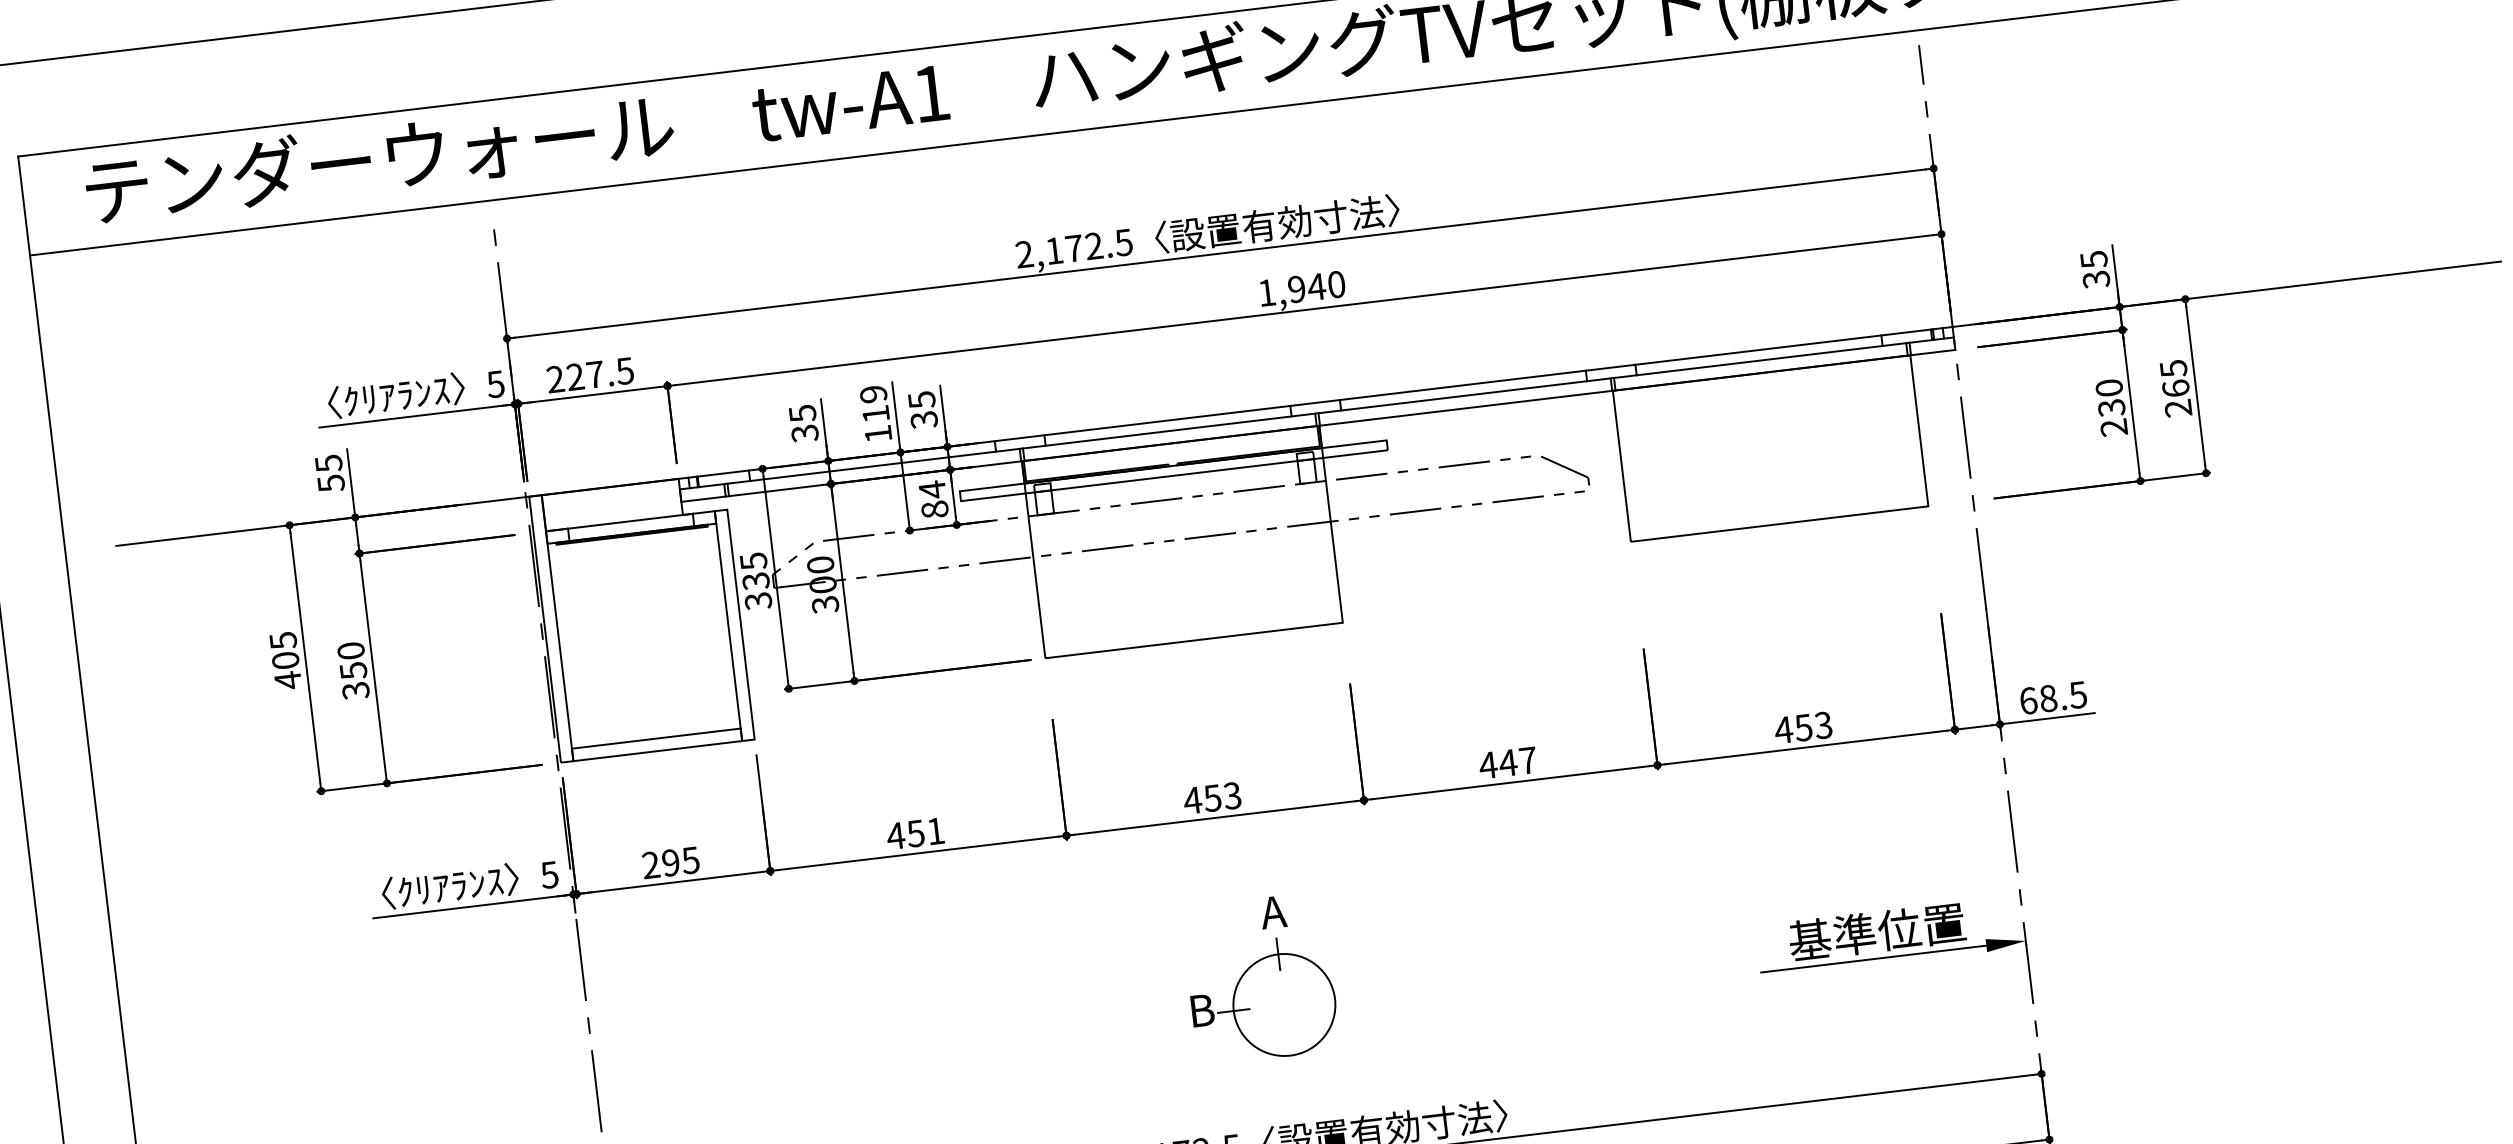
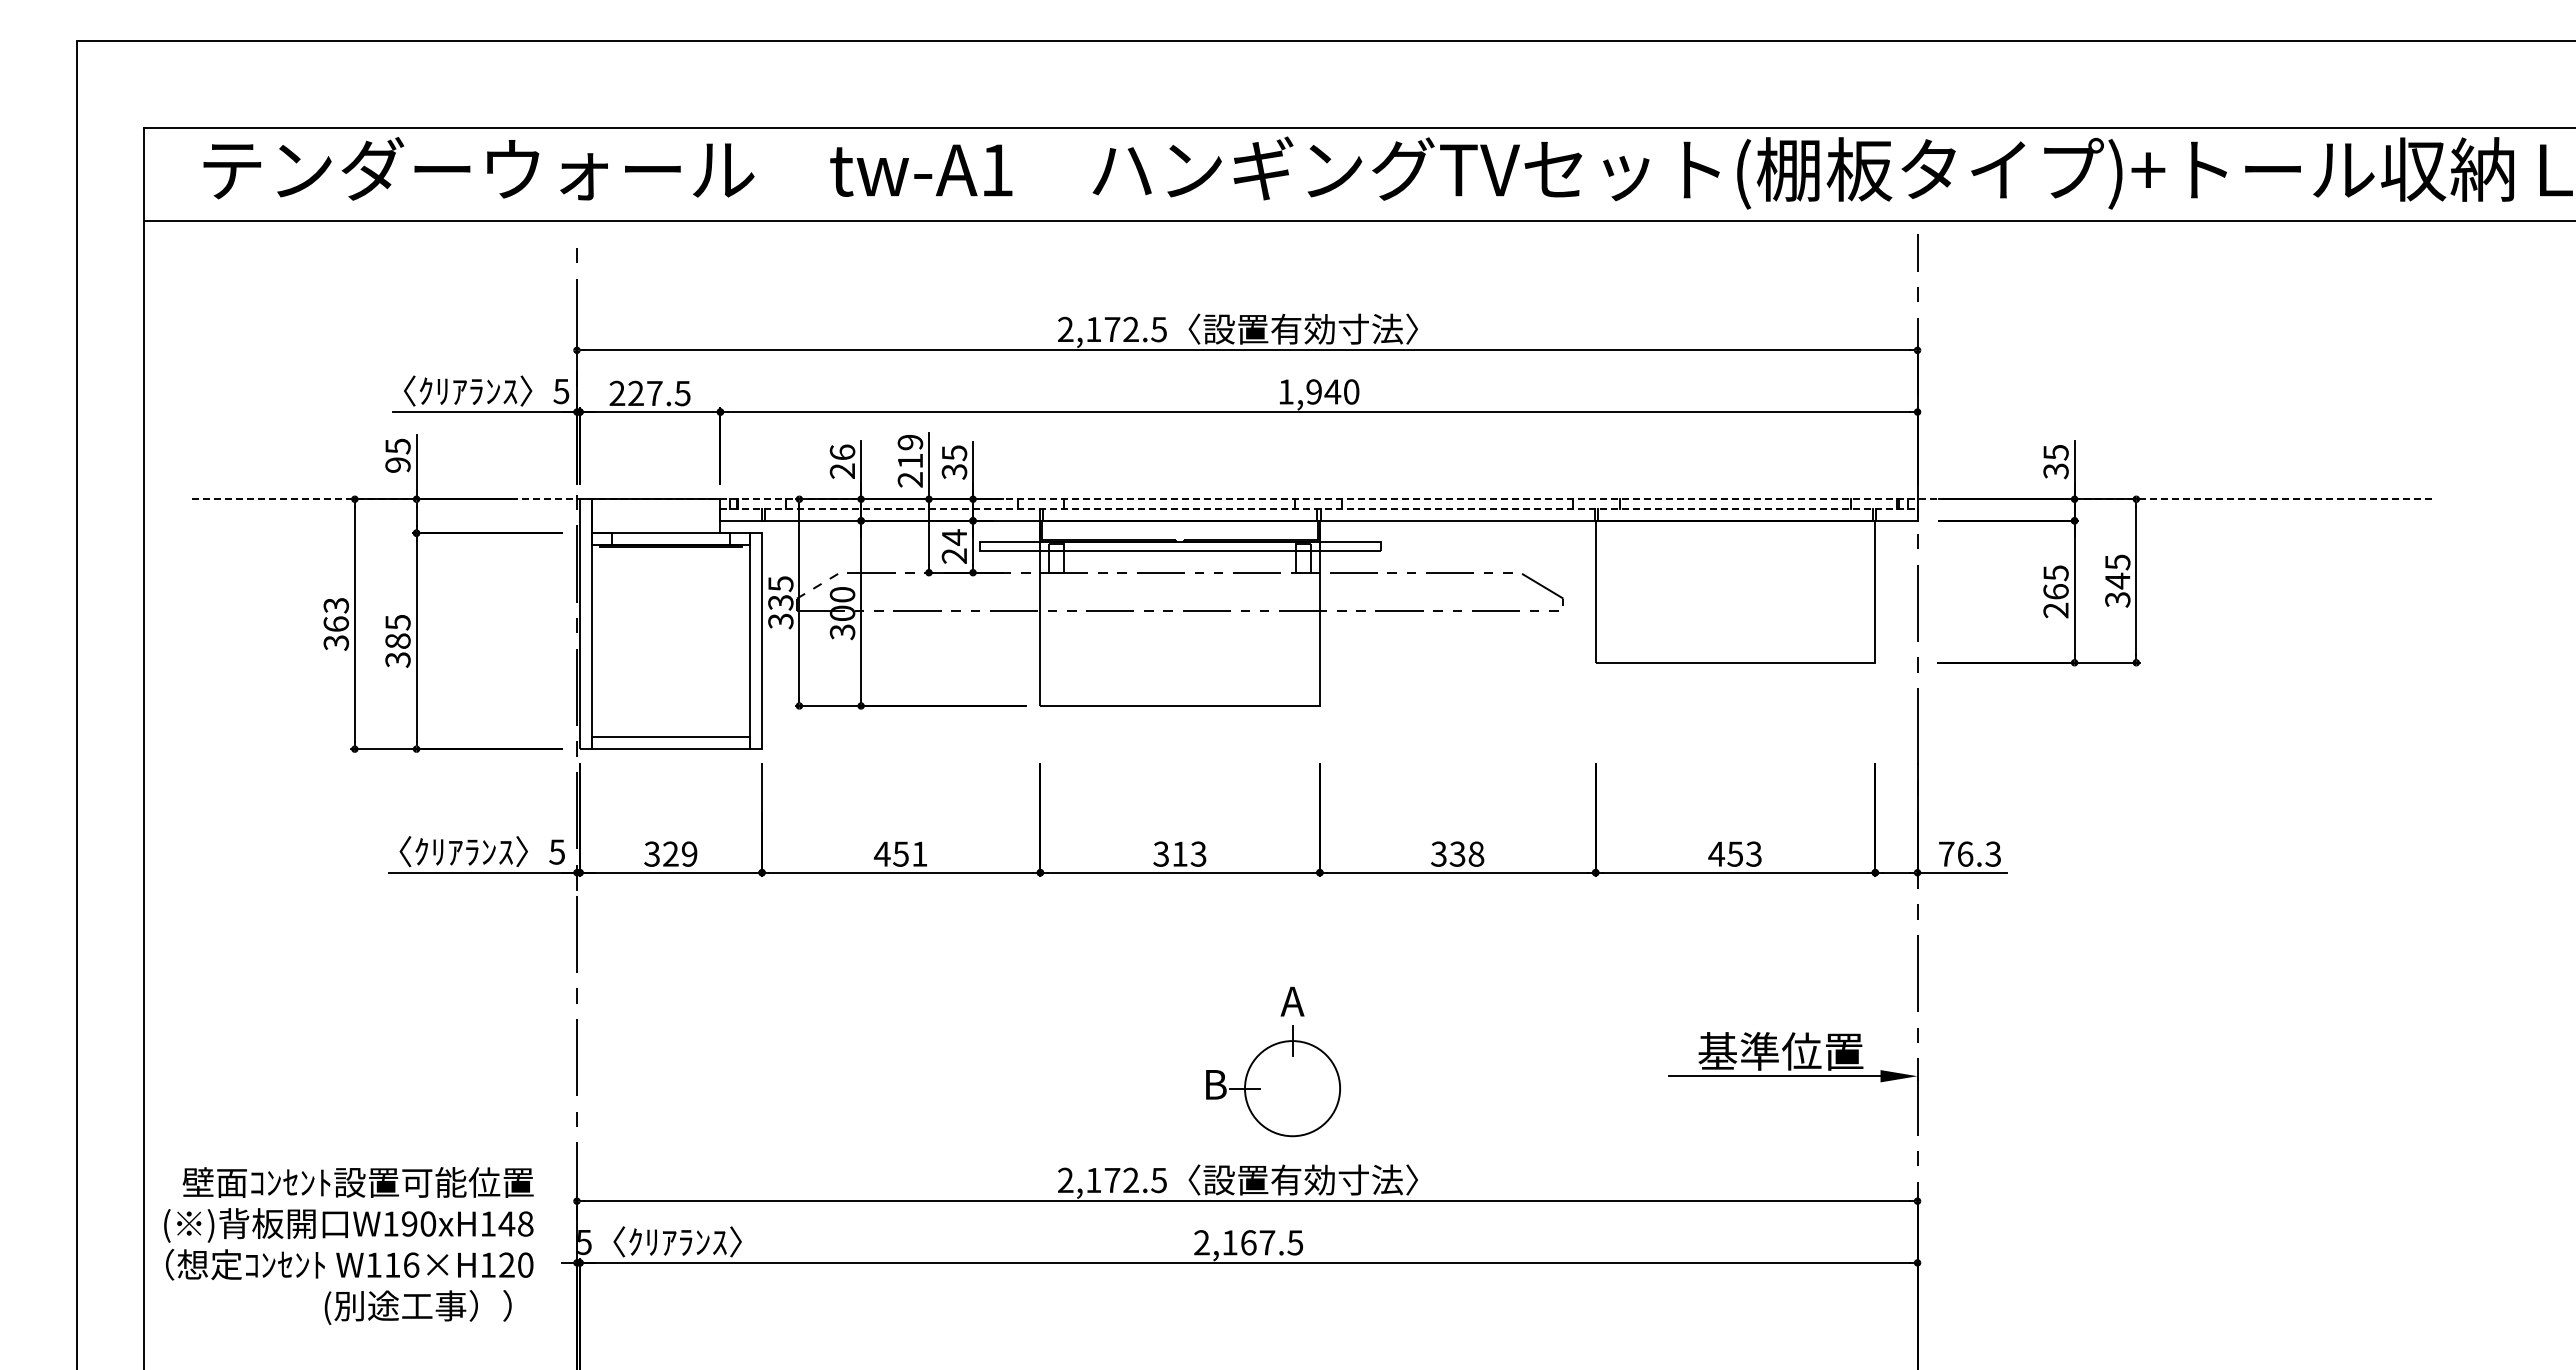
text: (2176, 397) -> (2117, 589), 265 -> 345
text: (2109, 398) -> (2055, 582), 230 -> 265
line: (1308, 403) -> (1312, 499), solid -> dashed
line: (1317, 413) -> (1319, 509), solid -> dashed
text: (803, 423) -> (842, 461), 35 -> 26
text: (877, 433) -> (909, 479), 119 -> 219
text: (330, 483) -> (397, 465), 55 -> 95
text: (934, 509) -> (954, 555), 84 -> 24
text: (285, 660) -> (336, 624), 405 -> 363
text: (351, 660) -> (397, 631), 350 -> 385
text: (2052, 697) -> (1969, 853), 68.5 -> 76.3
text: (1507, 762) -> (1457, 853), 447 -> 338
text: (1201, 798) -> (1169, 853), 453 -> 313
text: (670, 862) -> (670, 853), 295 -> 329
part: (1260, 979) -> (1273, 1062), moved

